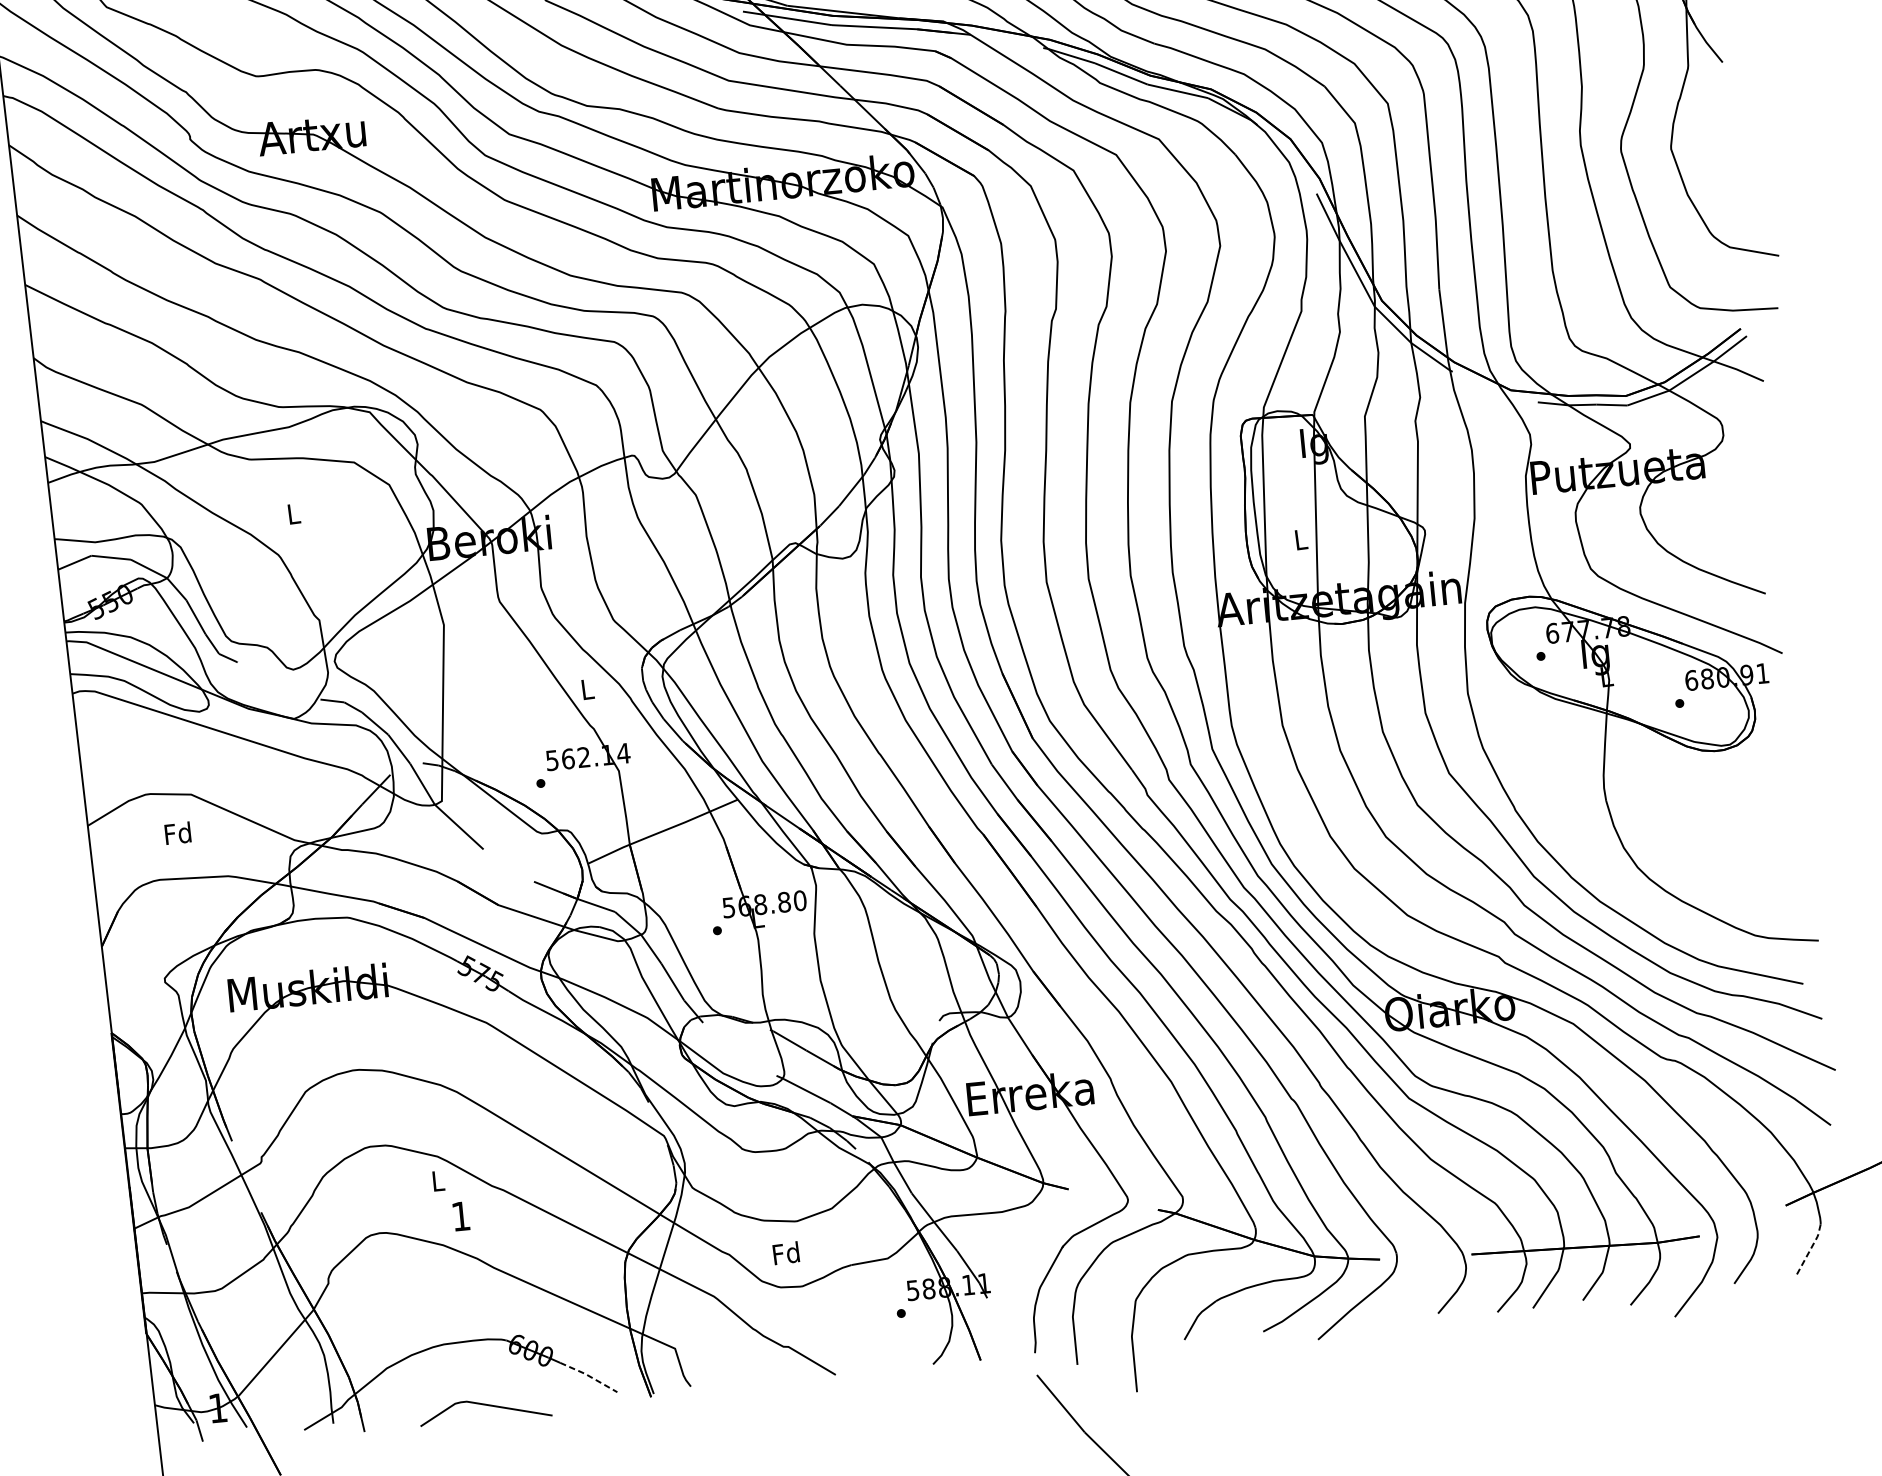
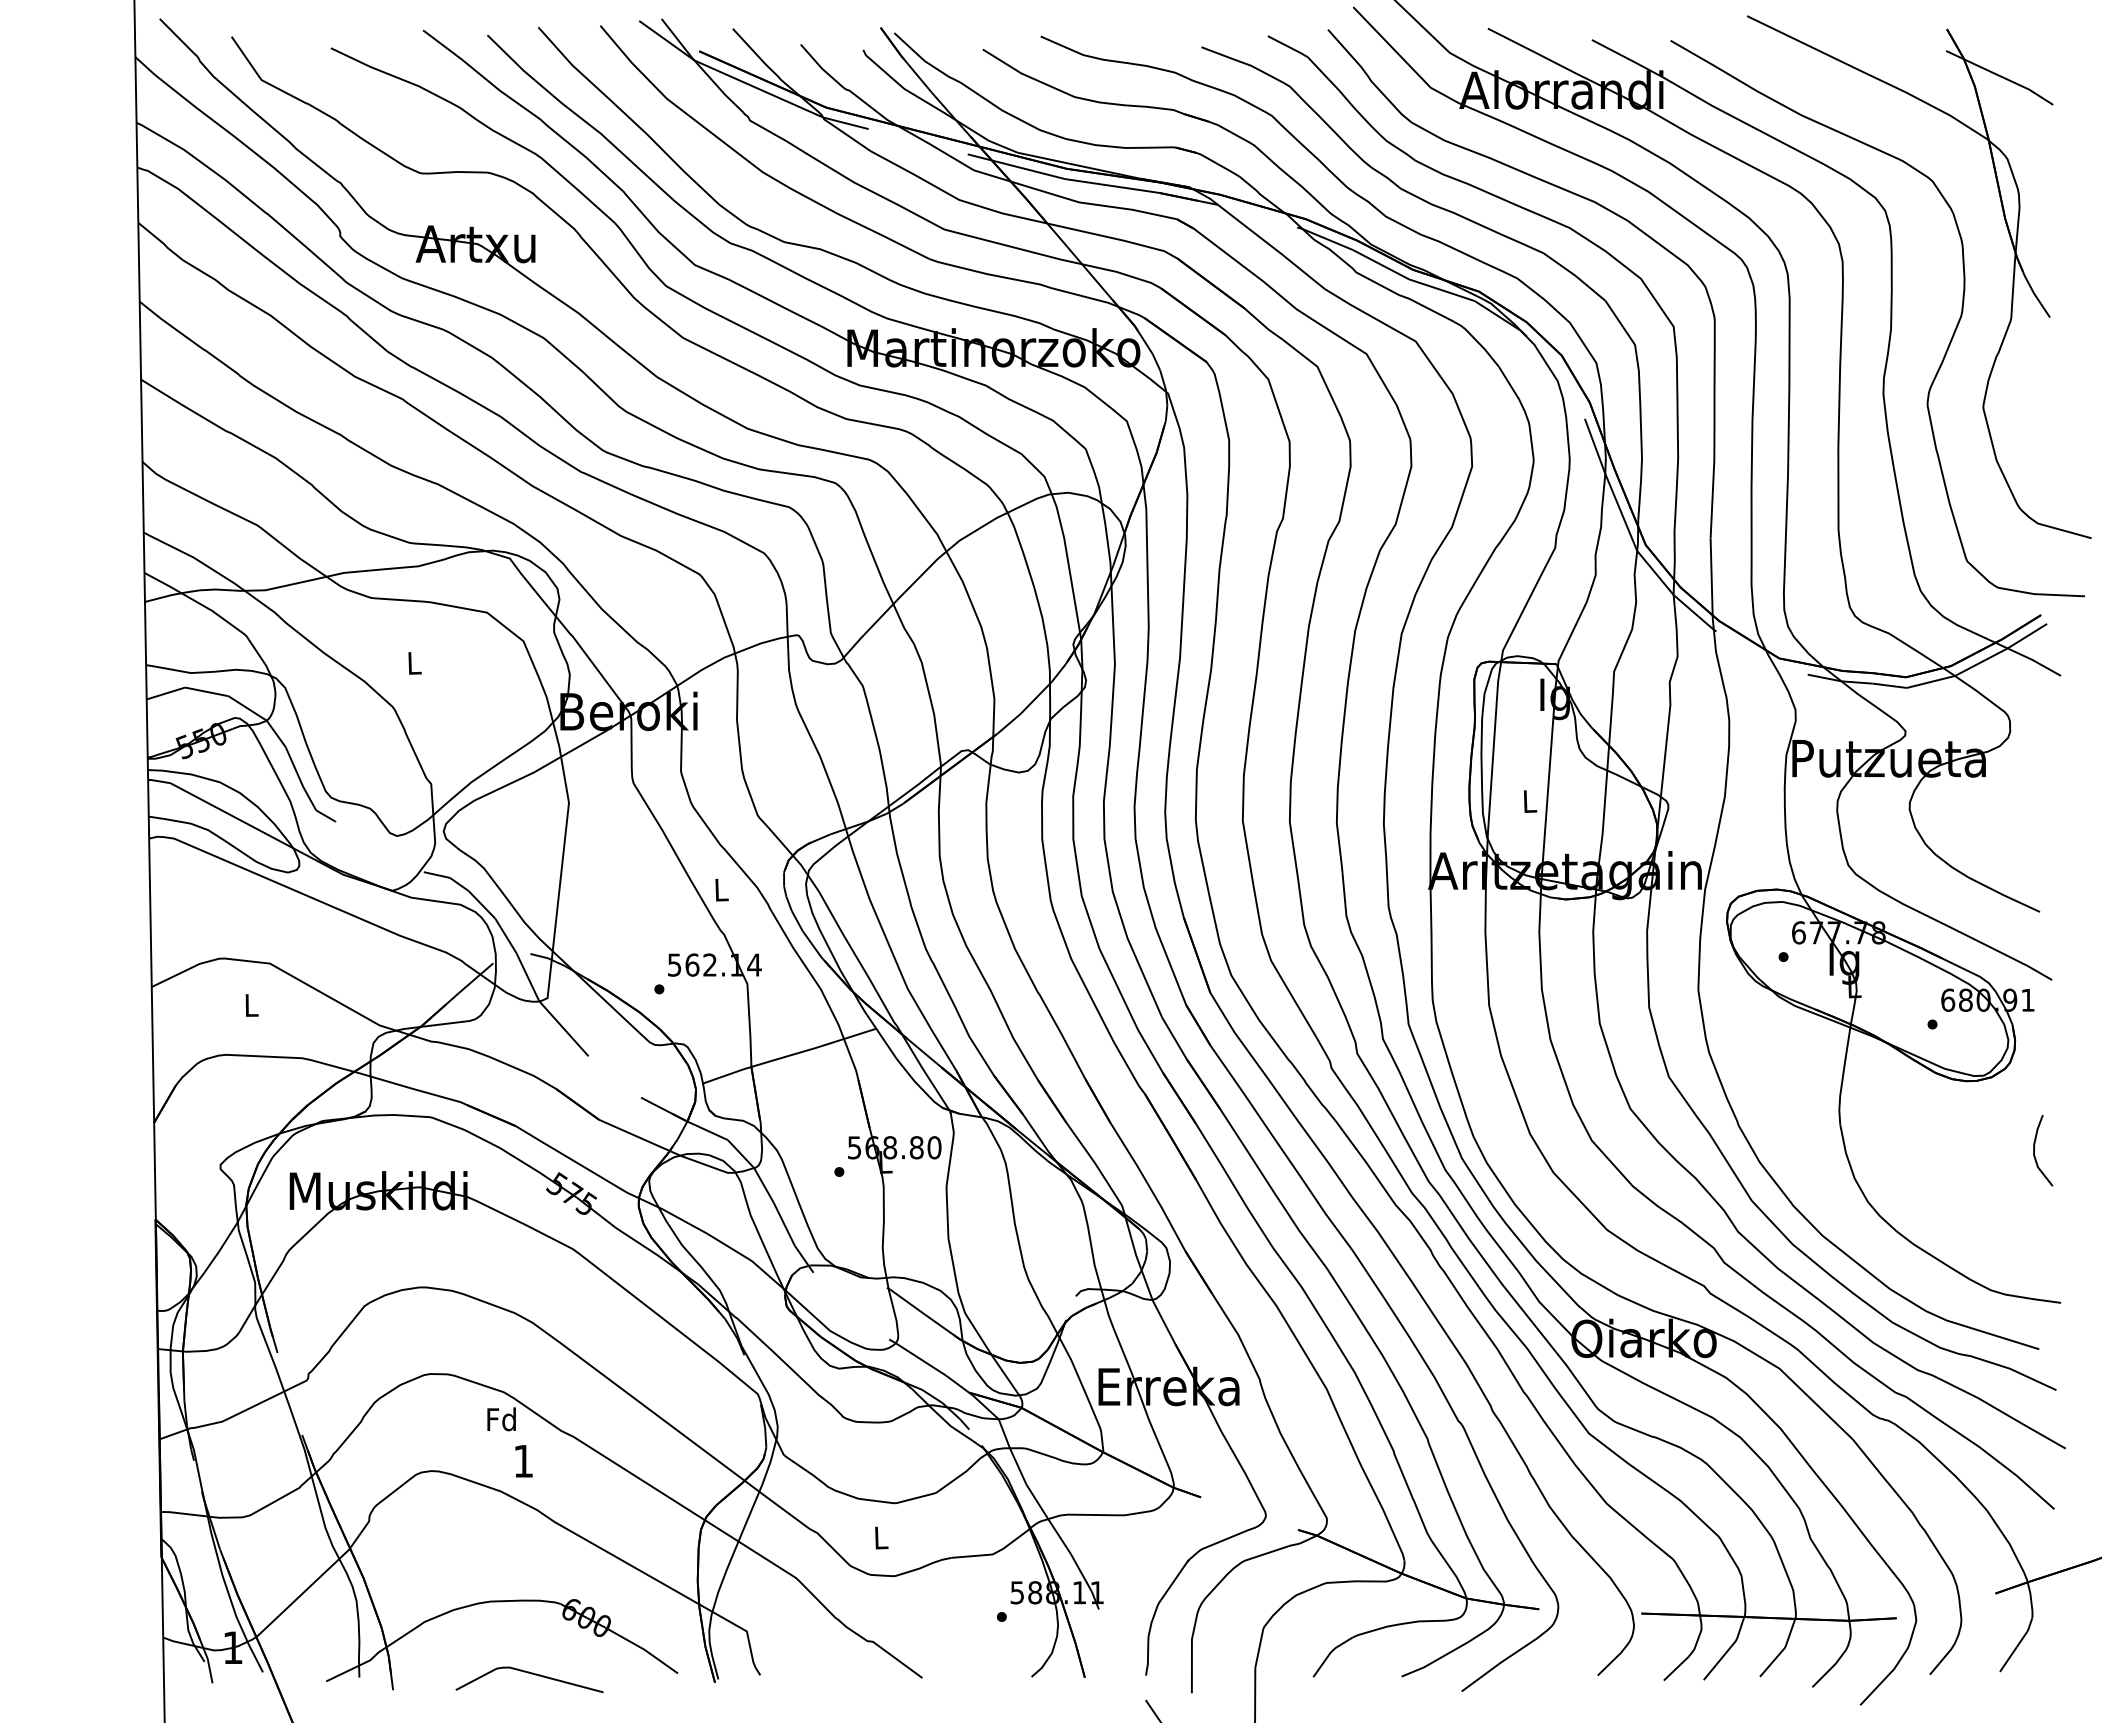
curve: (1781, 806) -> (2034, 1150), added
text: (177, 832) -> (250, 1004), Fd -> L
text: (437, 1181) -> (501, 1419), L -> Fd
line: (1810, 1249) -> (2018, 1644), dashed -> solid
text: (786, 1253) -> (880, 1537), Fd -> L
line: (589, 1376) -> (648, 1652), dashed -> solid

